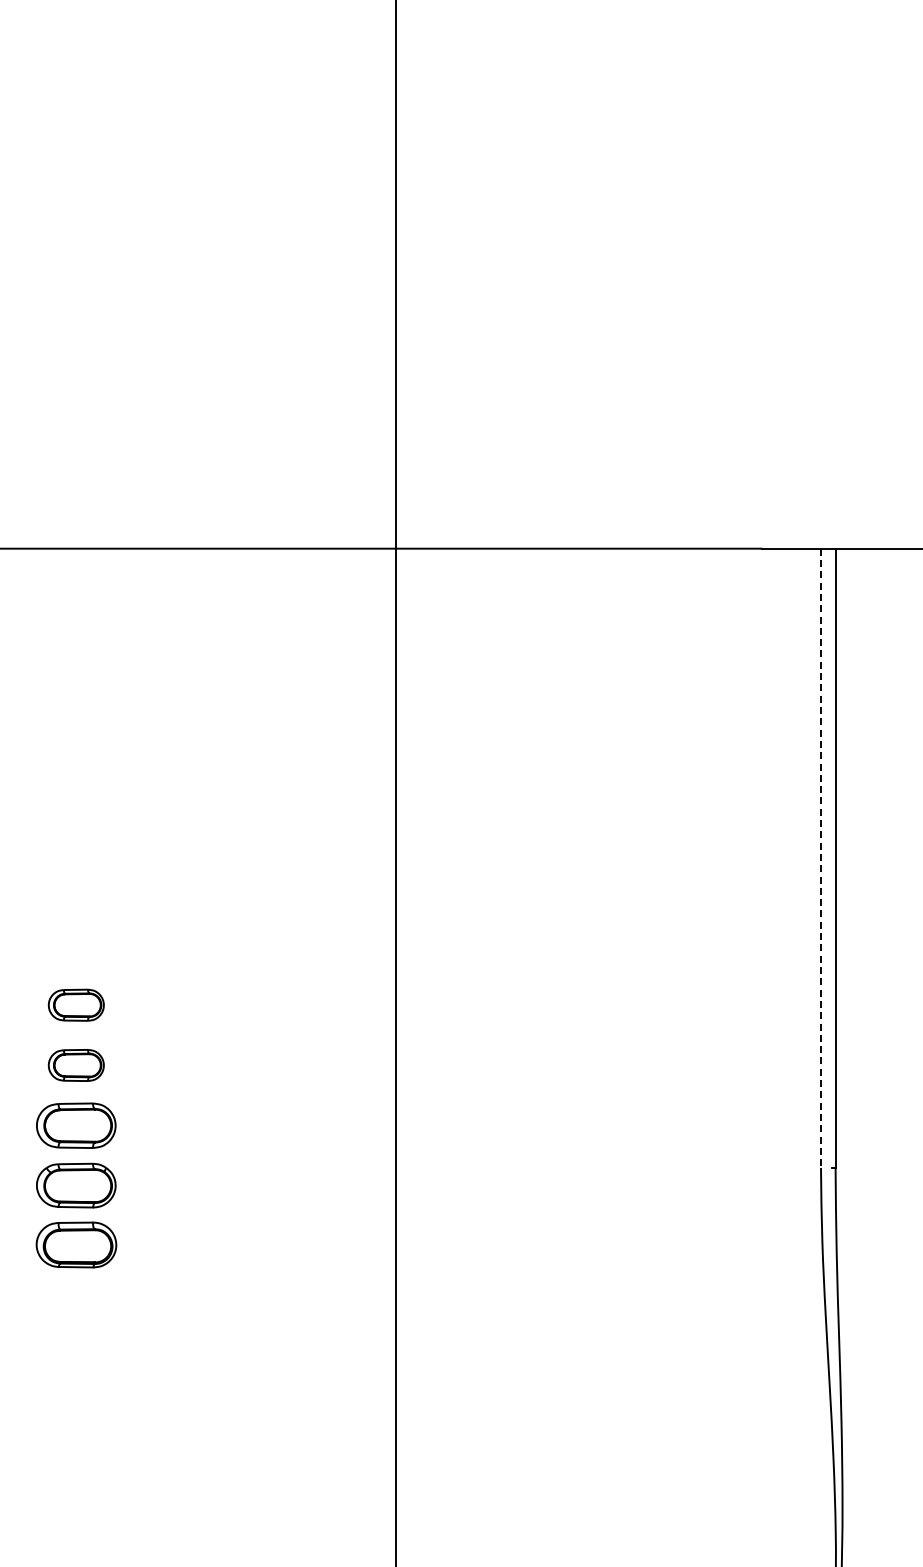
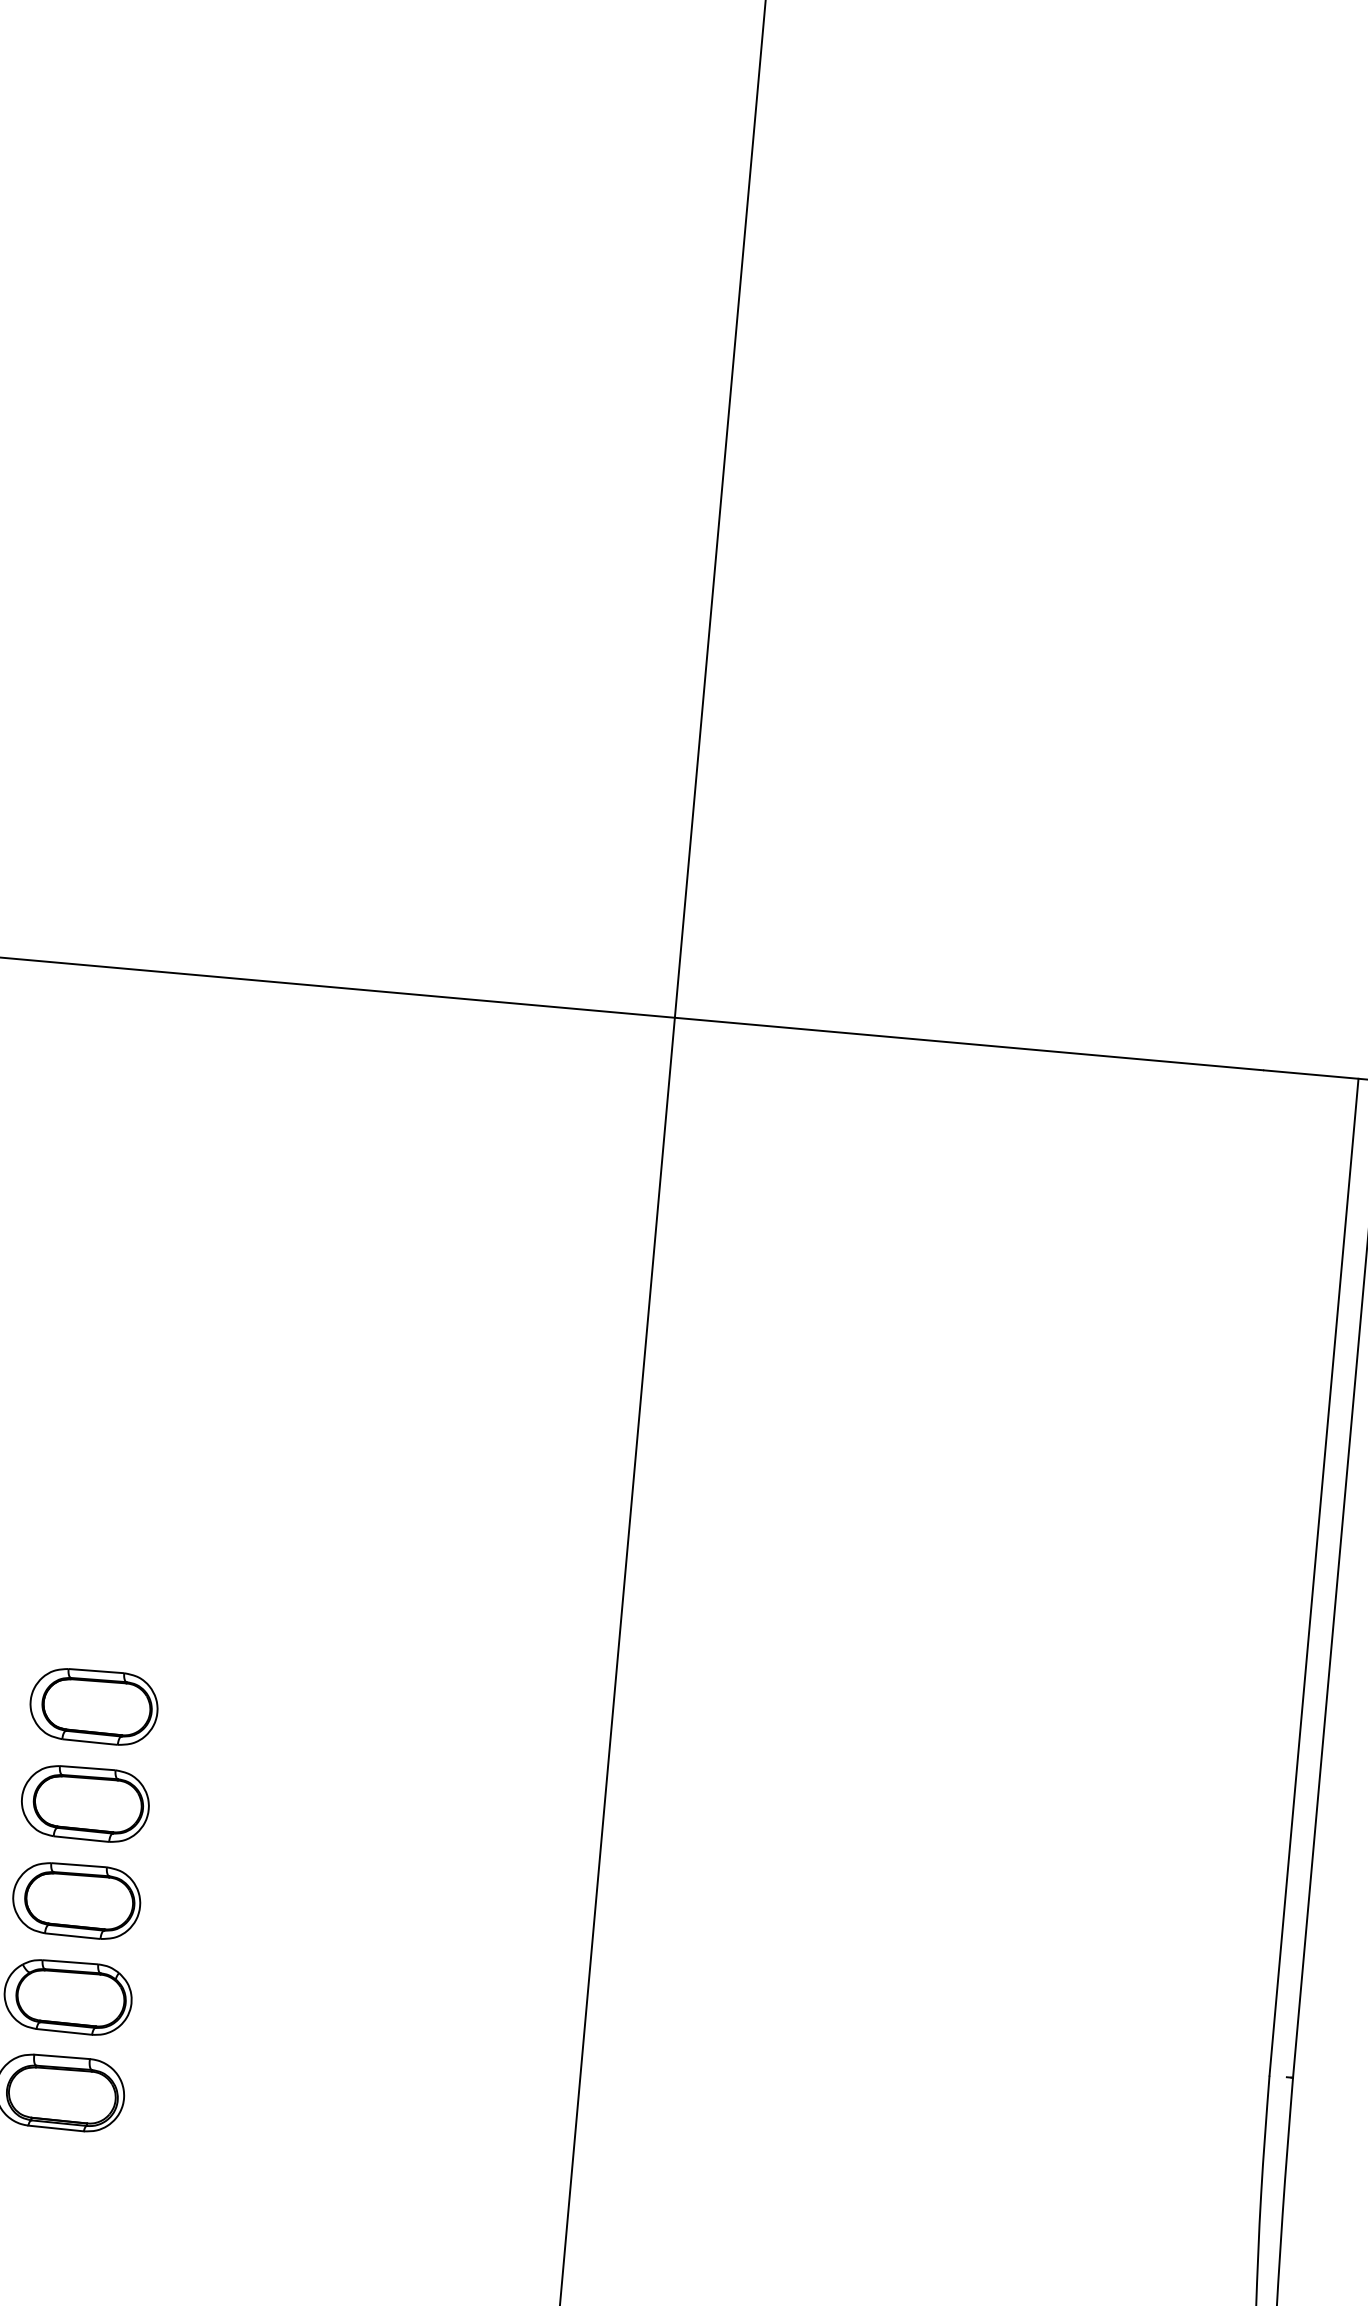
line: (821, 858) -> (1314, 1577), dashed -> solid
part: (76, 1005) -> (94, 1707), size x1.43
part: (76, 1065) -> (85, 1803), size x1.43

